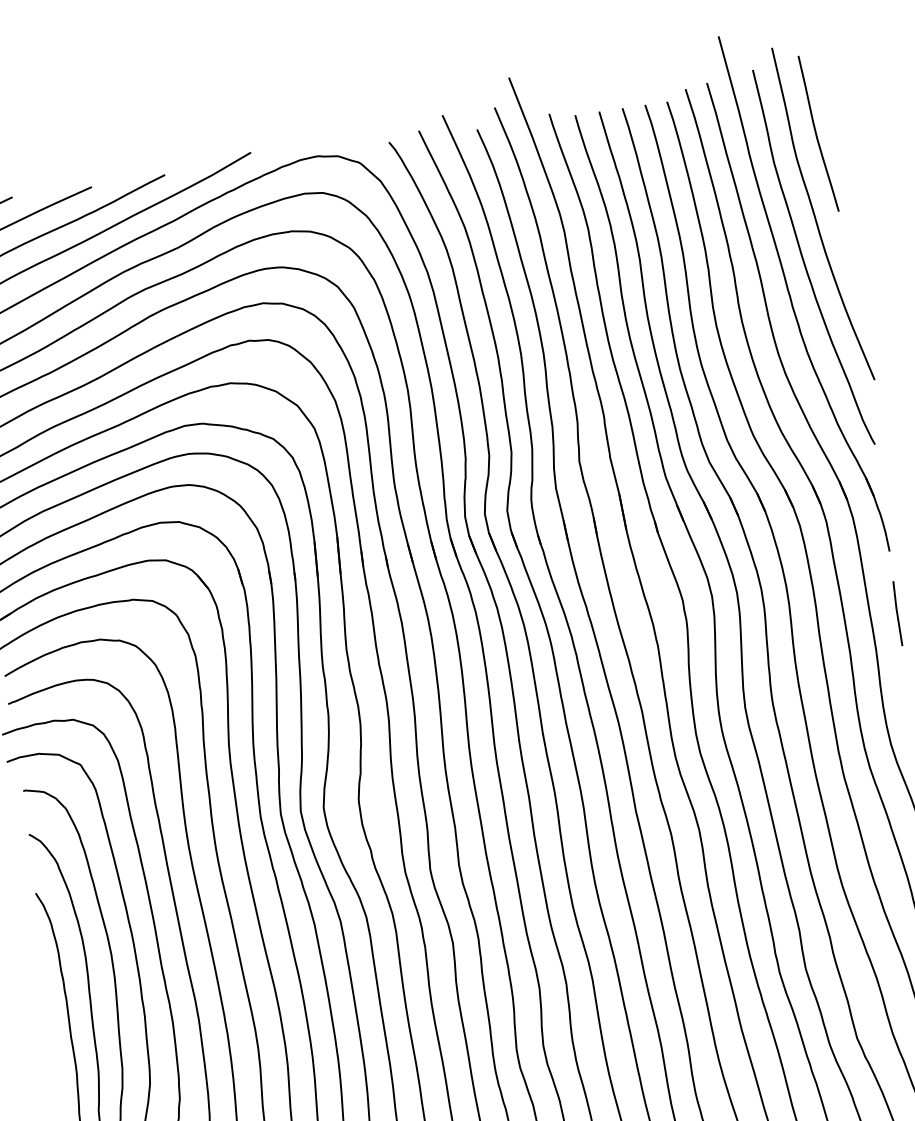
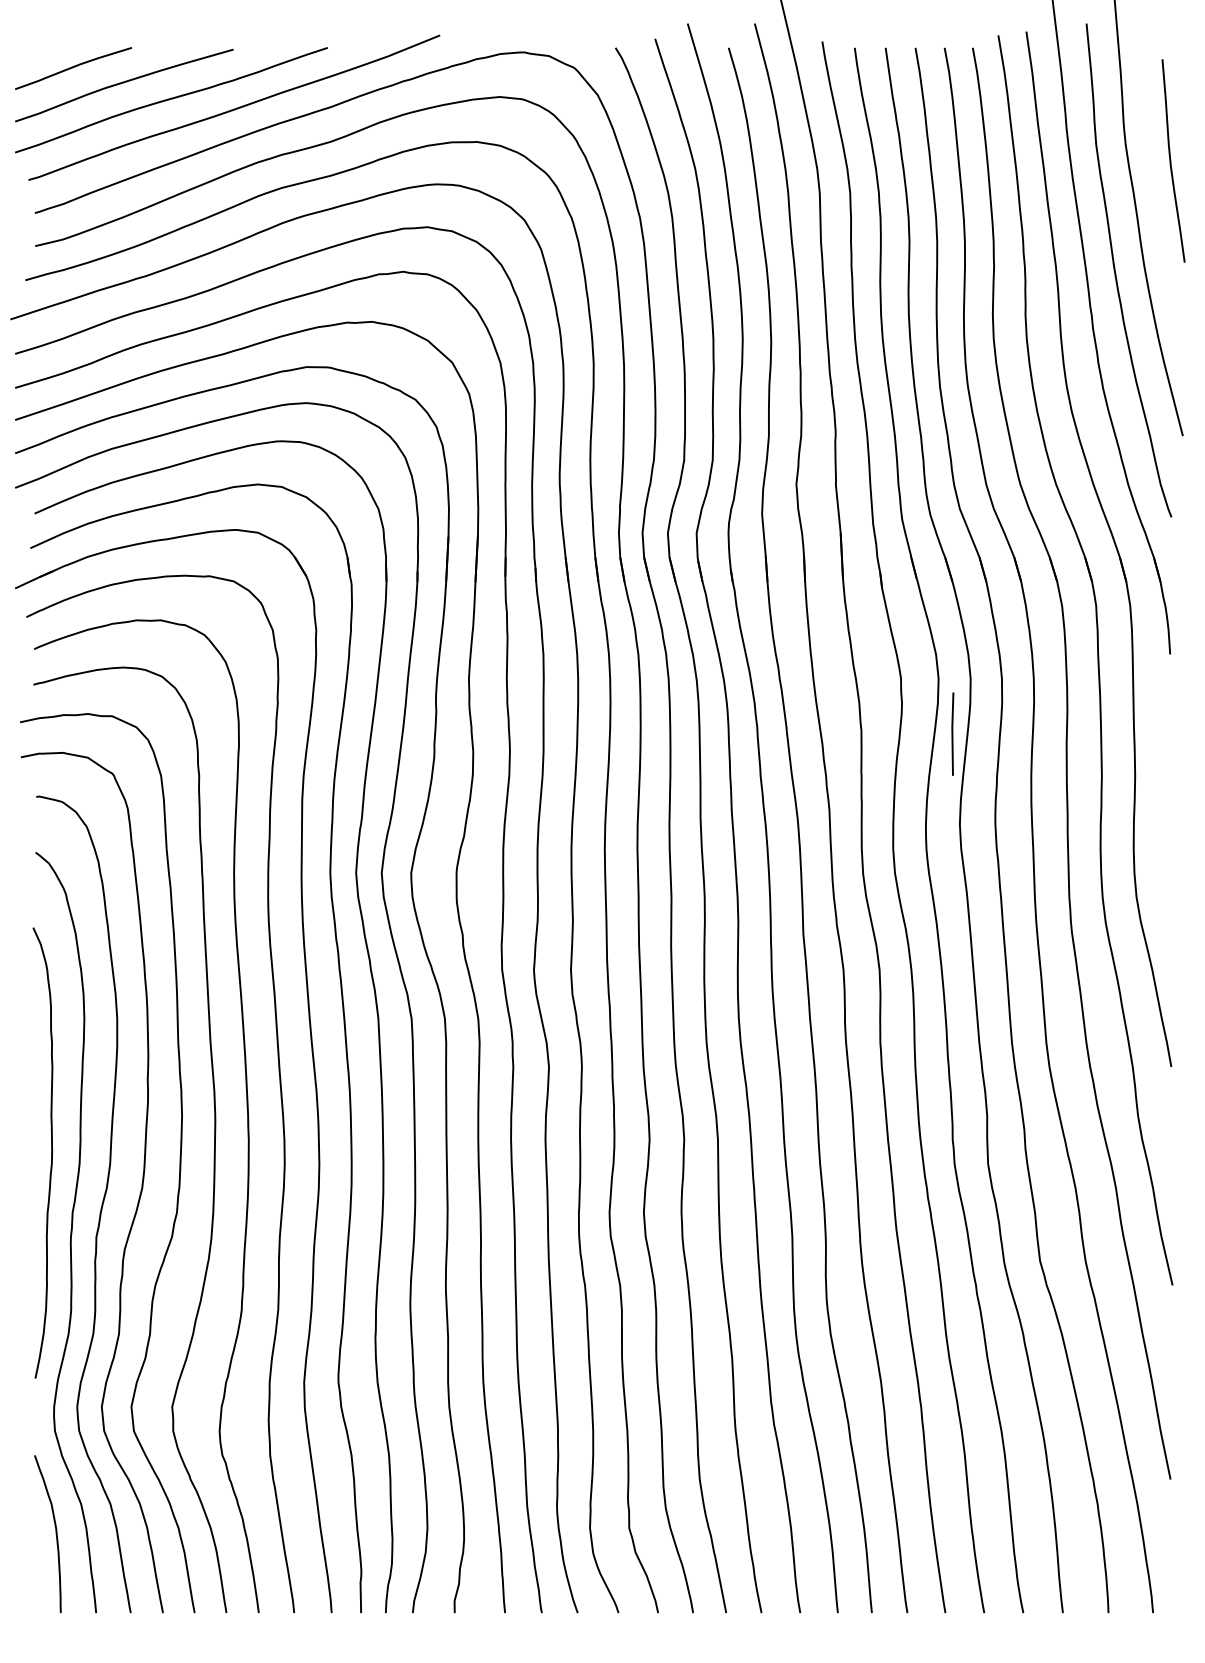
curve: (816, 133) -> (1171, 160), moved
line: (897, 613) -> (952, 733), moved

